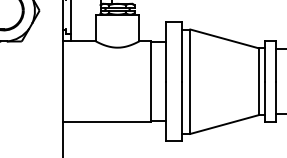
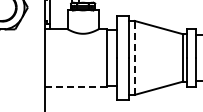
line: (190, 81) -> (134, 57), solid -> dashed
line: (108, 122) -> (76, 86), solid -> dashed

